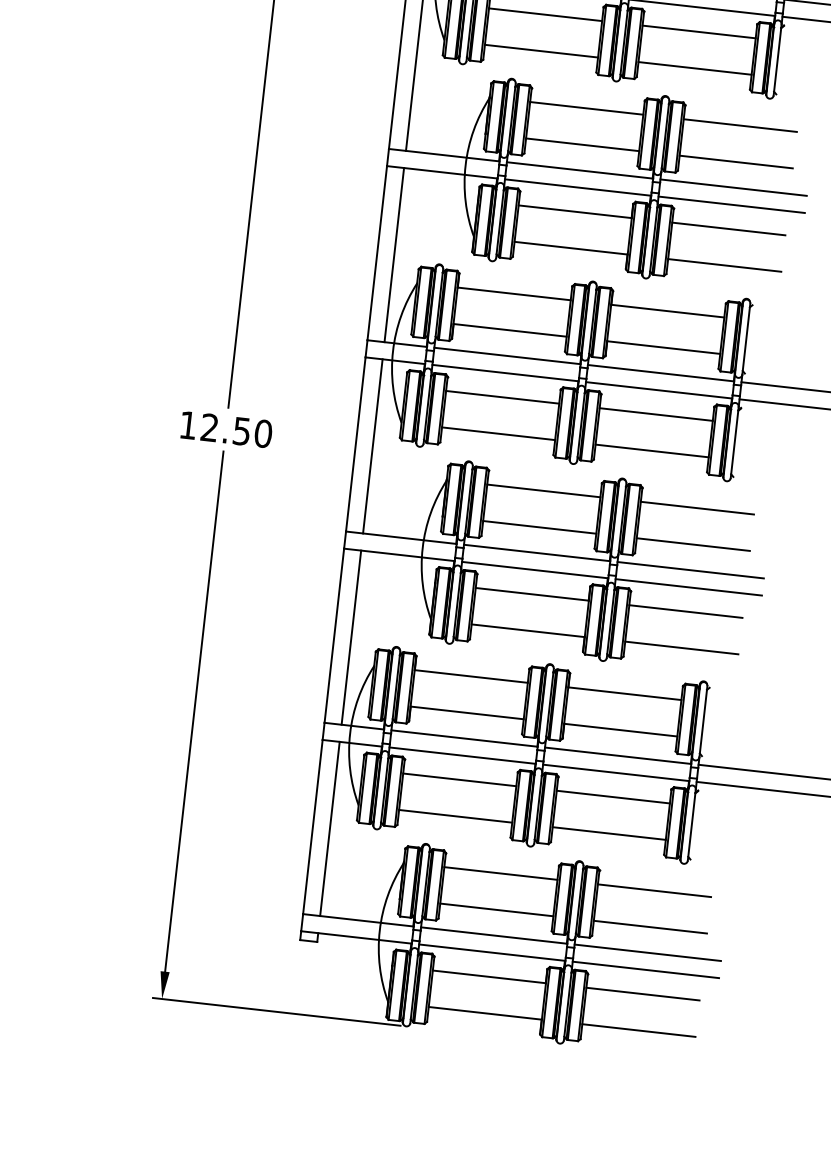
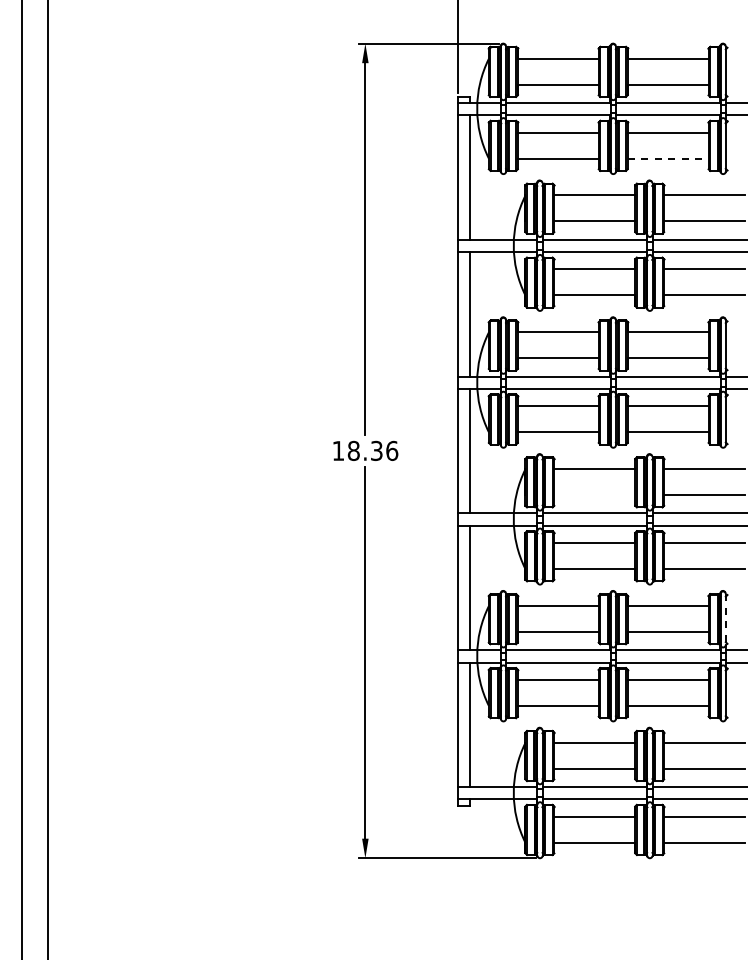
line: (695, 68) -> (668, 158), solid -> dashed
text: (235, 430) -> (372, 450), 12.50 -> 18.36
line: (539, 527) -> (594, 495), removed
line: (702, 721) -> (725, 619), solid -> dashed

